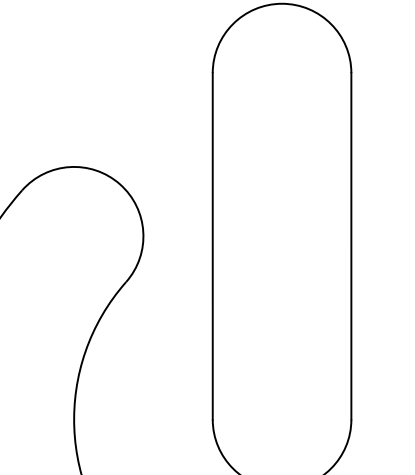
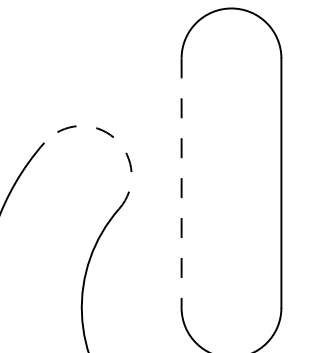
arc: (119, 184) -> (114, 138), solid -> dashed
line: (212, 246) -> (181, 183), solid -> dashed

